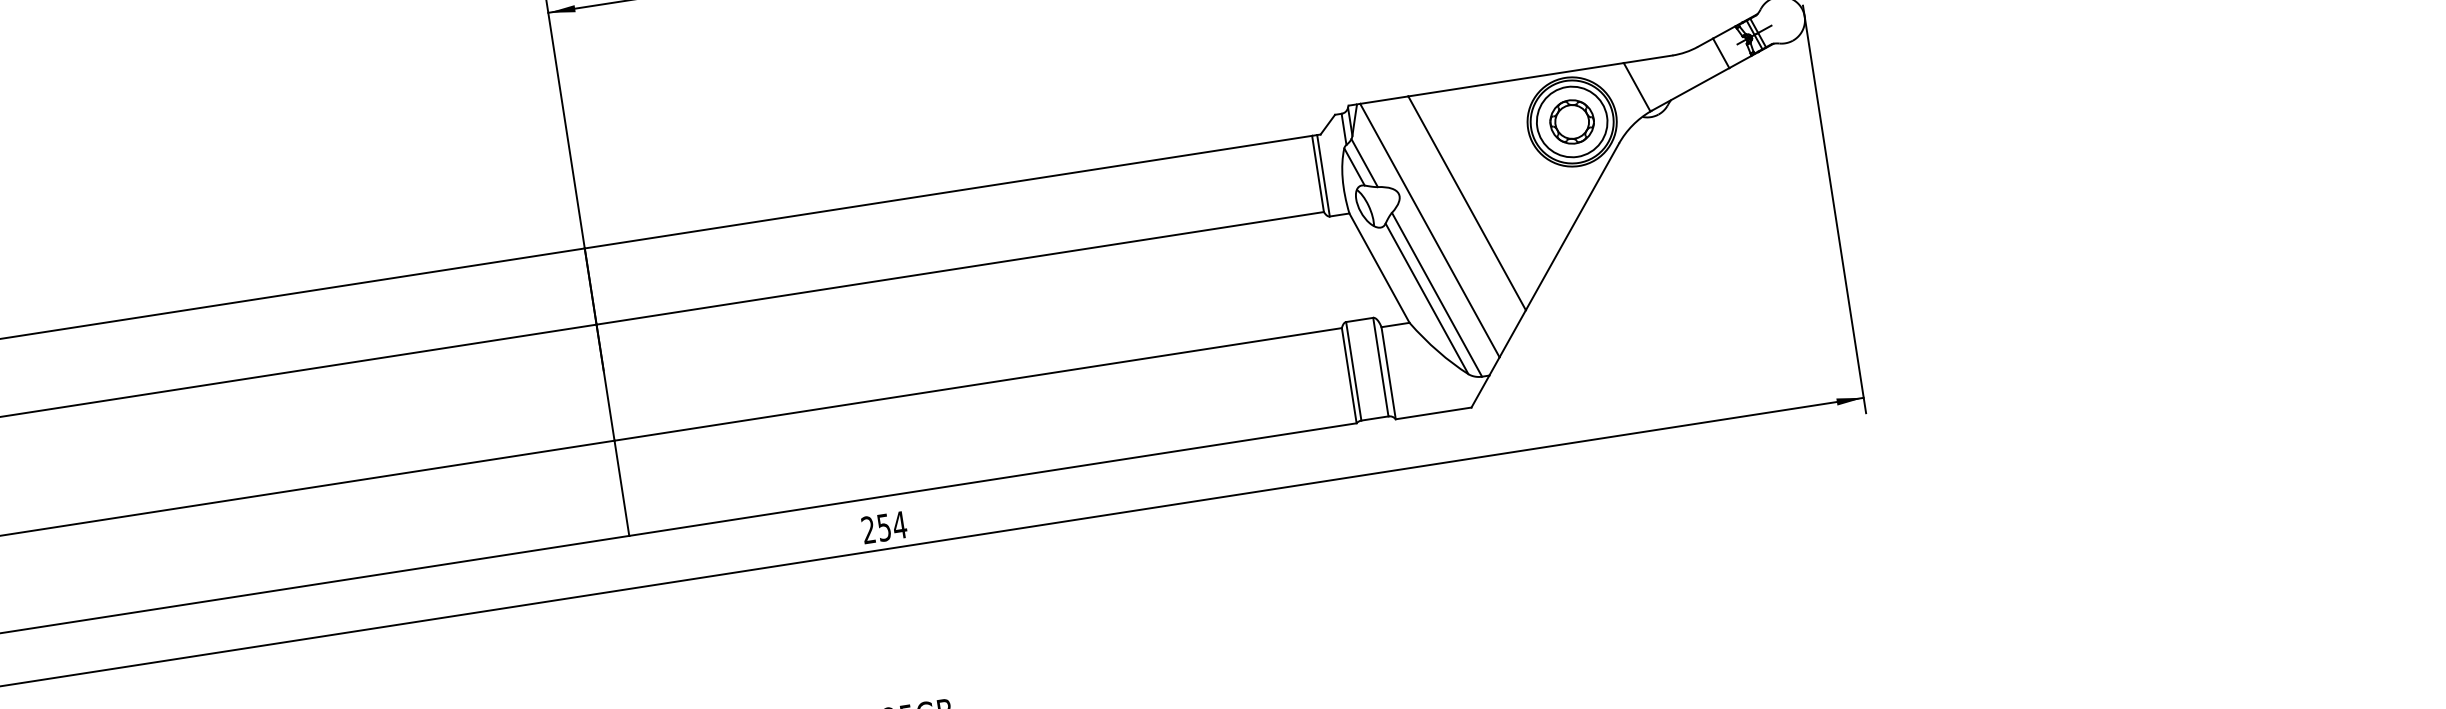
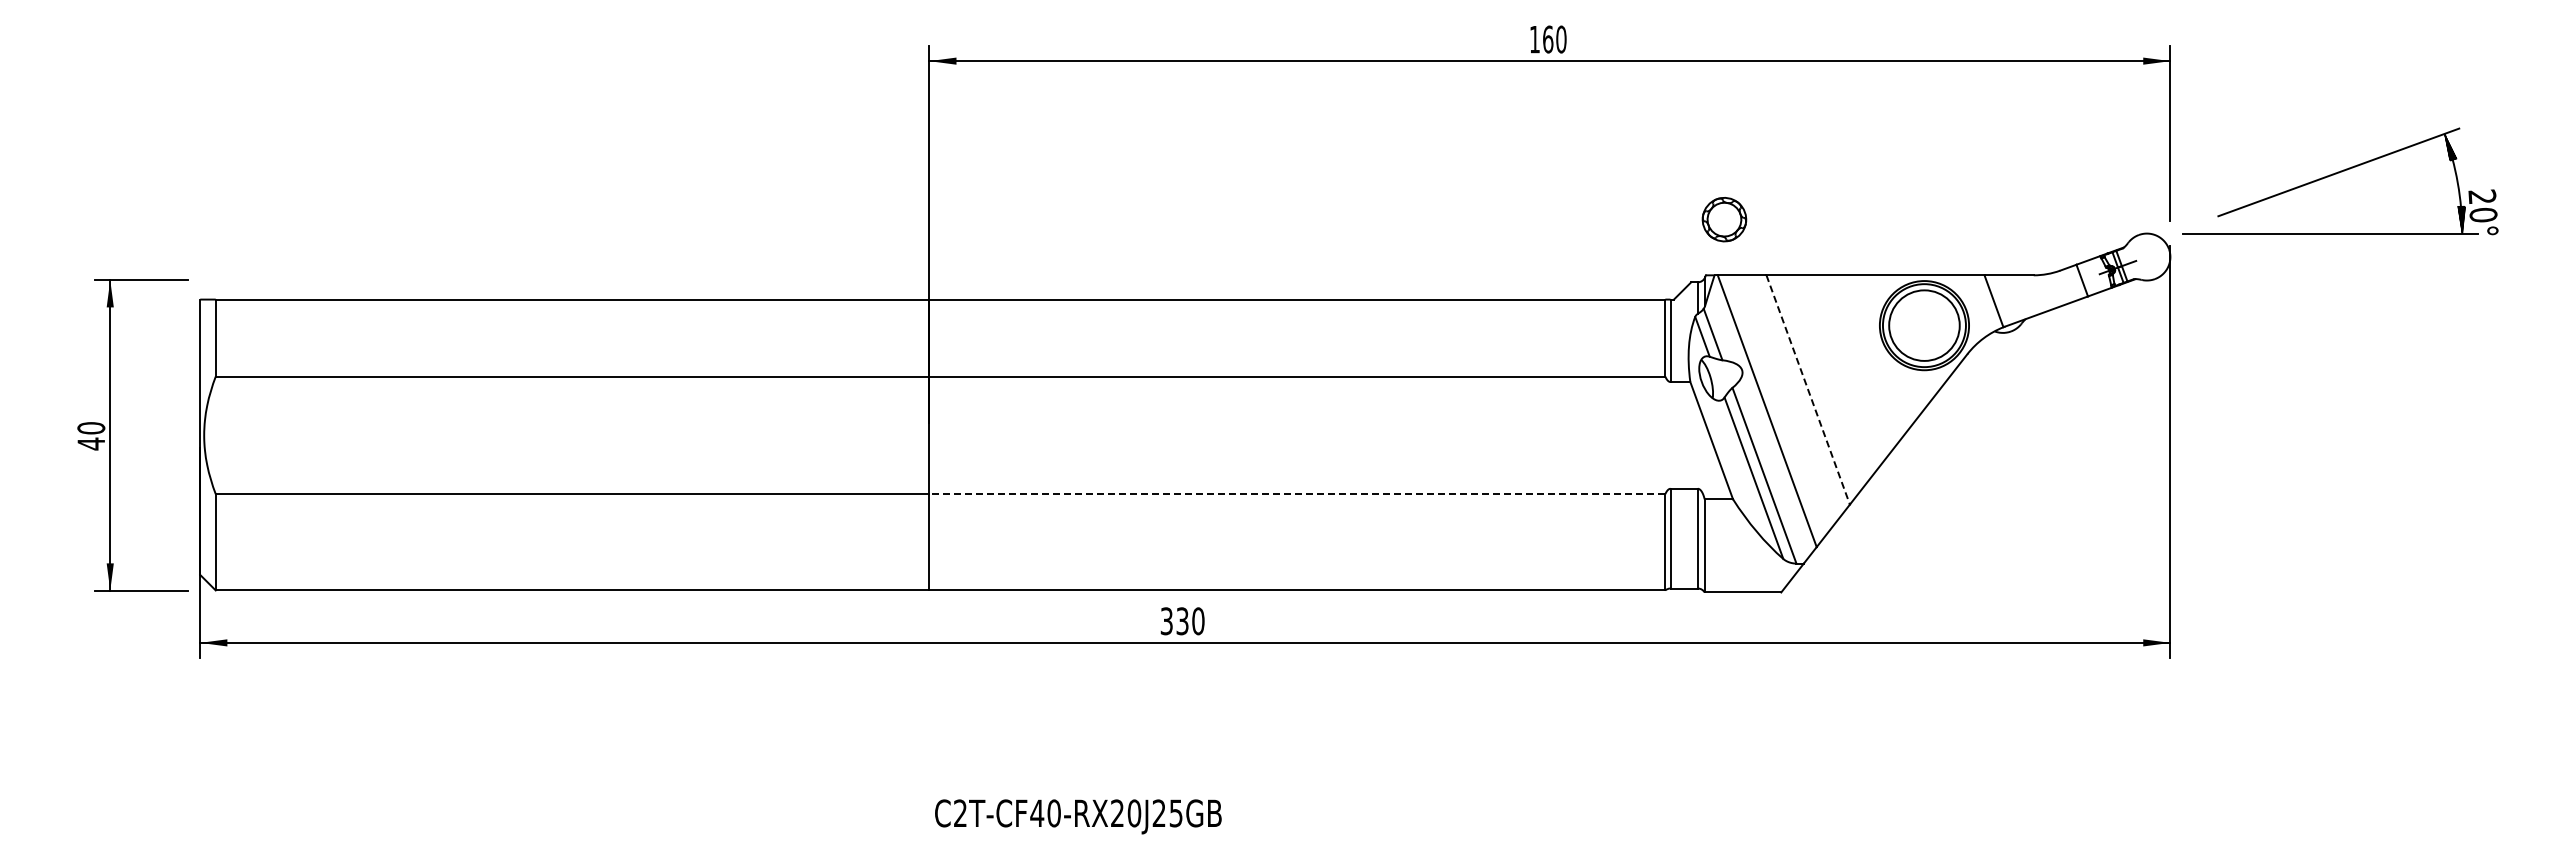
part: (1572, 121) -> (1724, 219), moved
line: (1467, 202) -> (1808, 389), solid -> dashed
line: (977, 384) -> (1296, 494), solid -> dashed
text: (884, 527) -> (1182, 621), 254 -> 330

